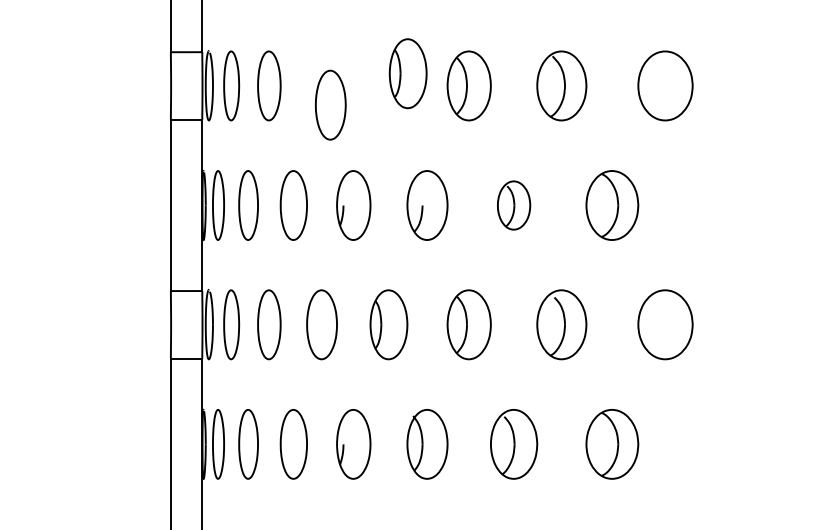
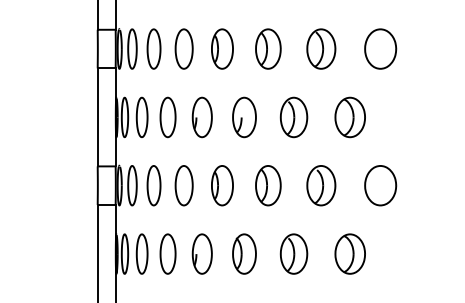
part: (408, 72) -> (222, 48), moved
part: (329, 104) -> (183, 48), moved
part: (513, 205) -> (293, 117), size x1.43

